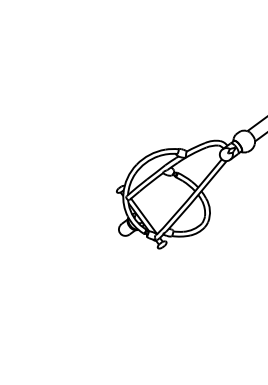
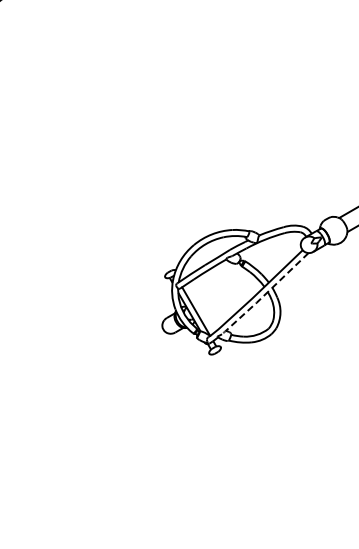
line: (194, 199) -> (262, 297), solid -> dashed

